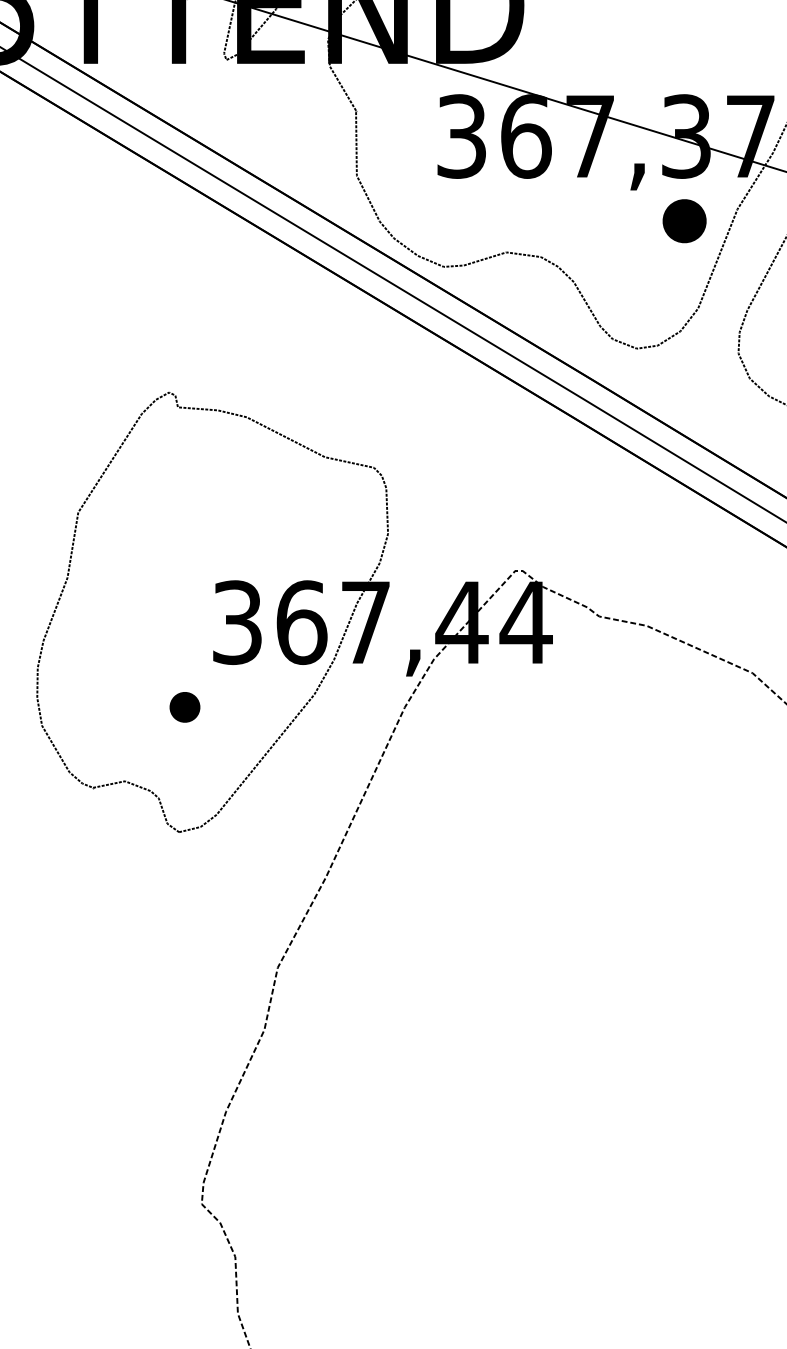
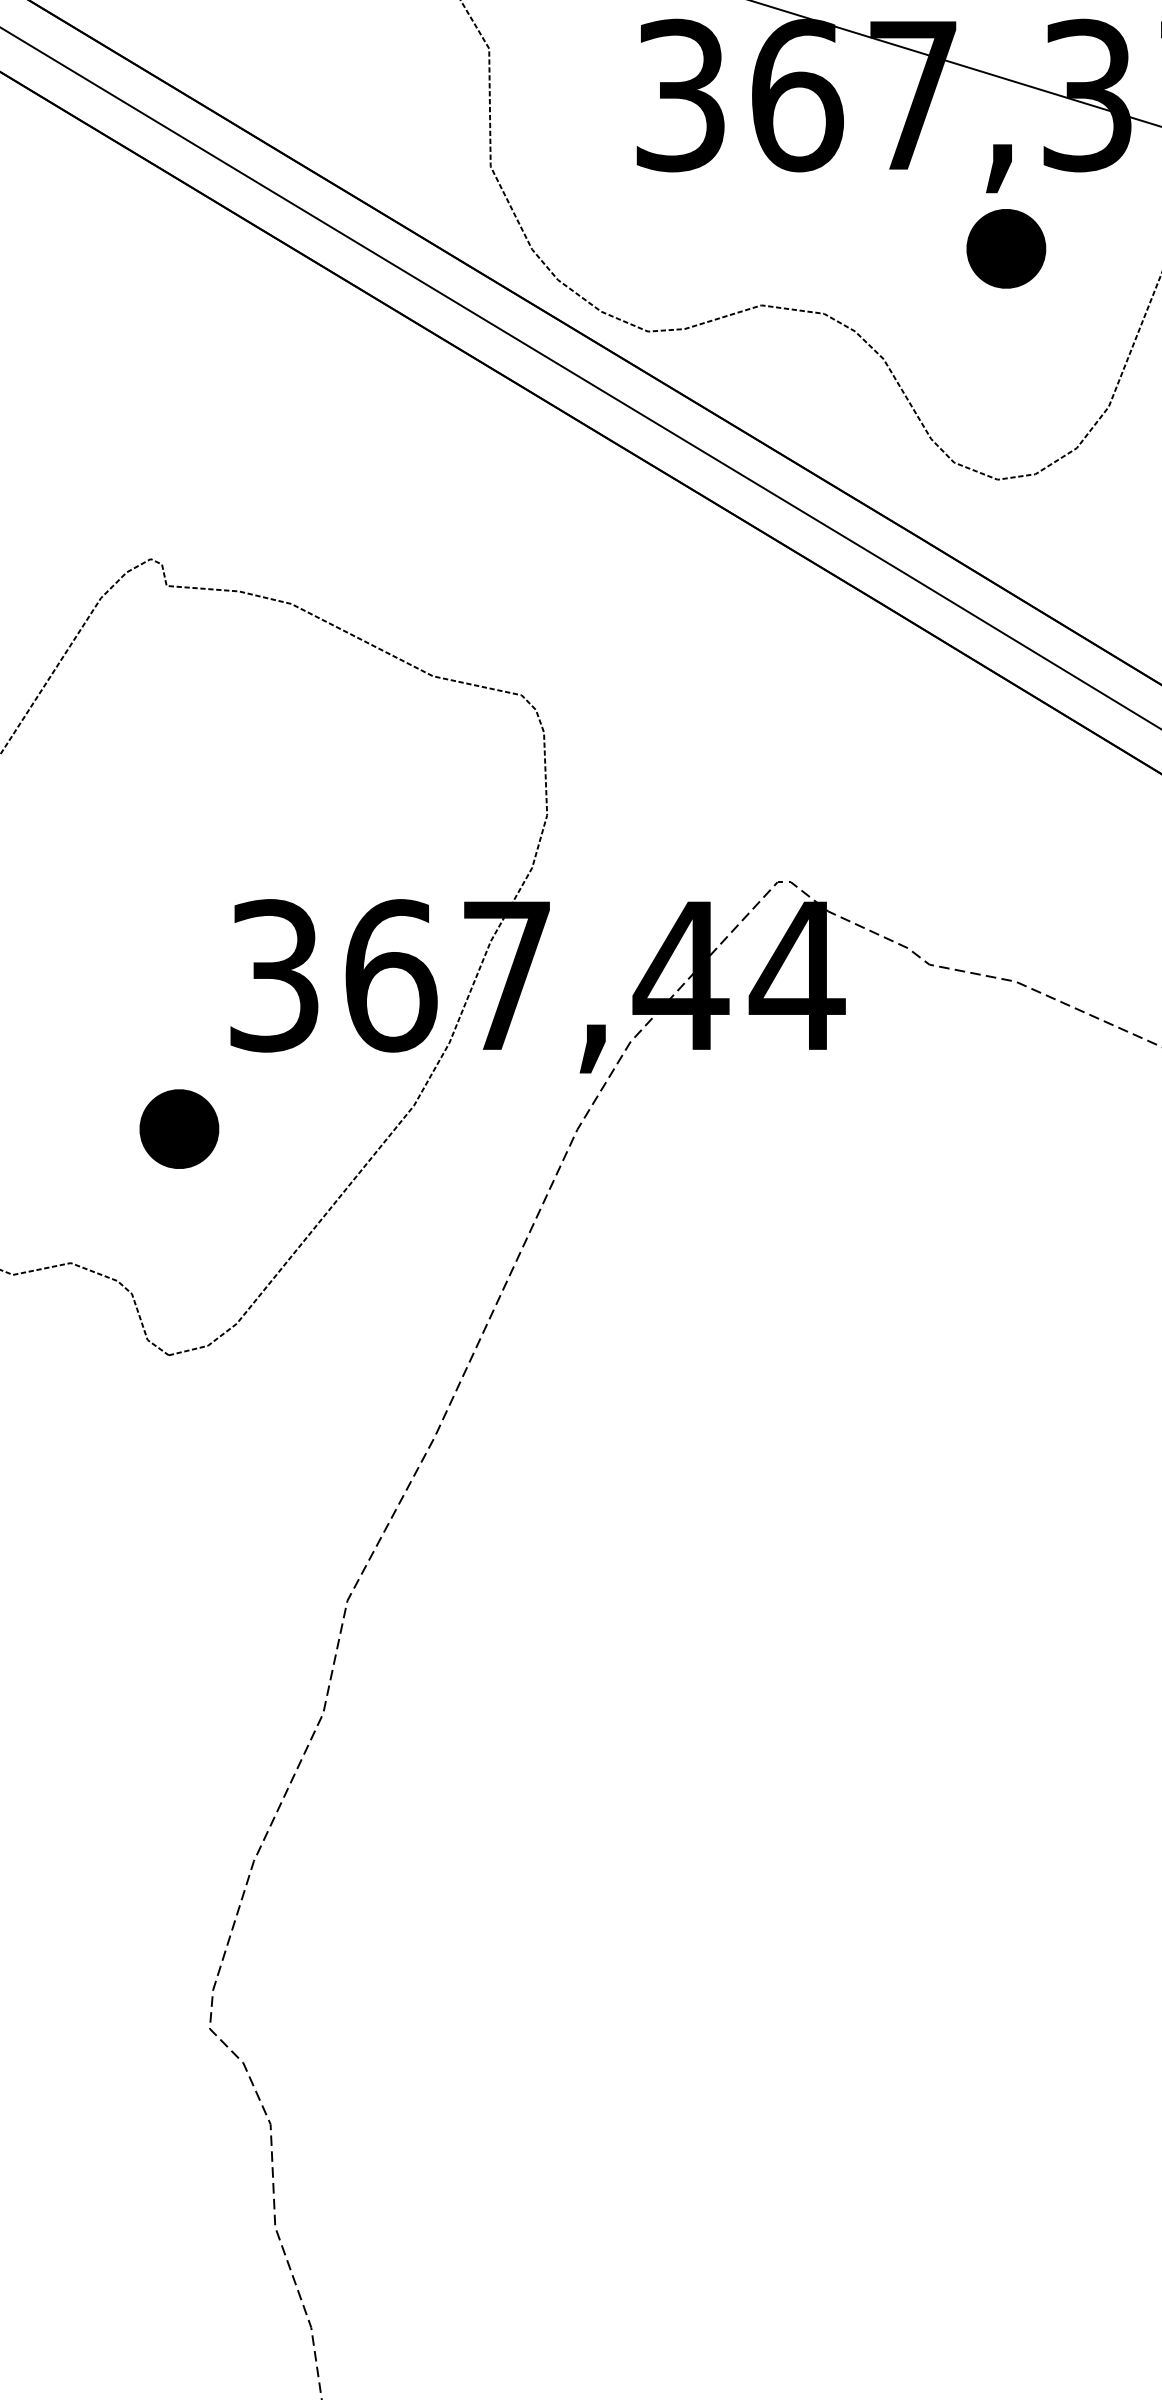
part: (684, 221) -> (1006, 249), moved
part: (184, 707) -> (178, 1129), size x1.43

